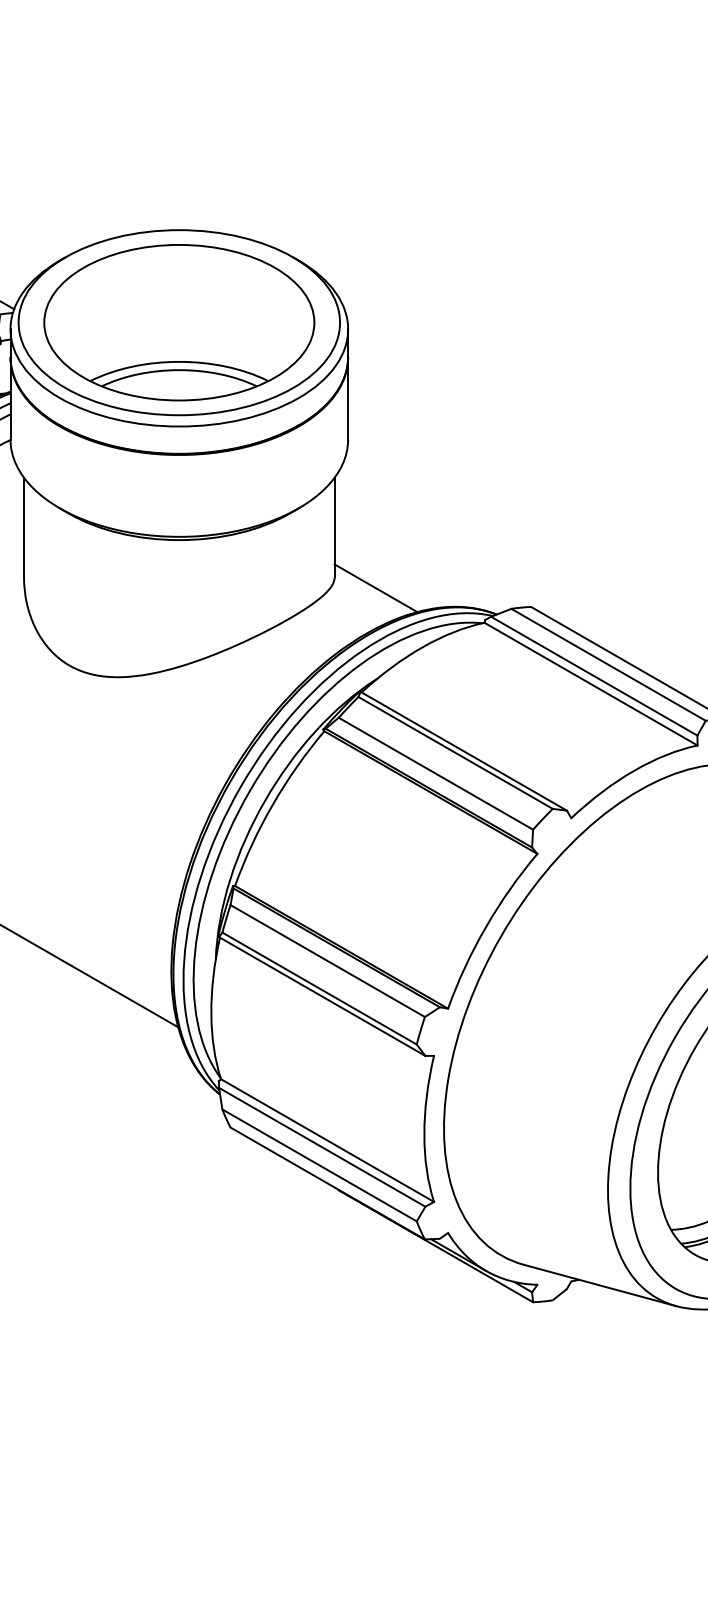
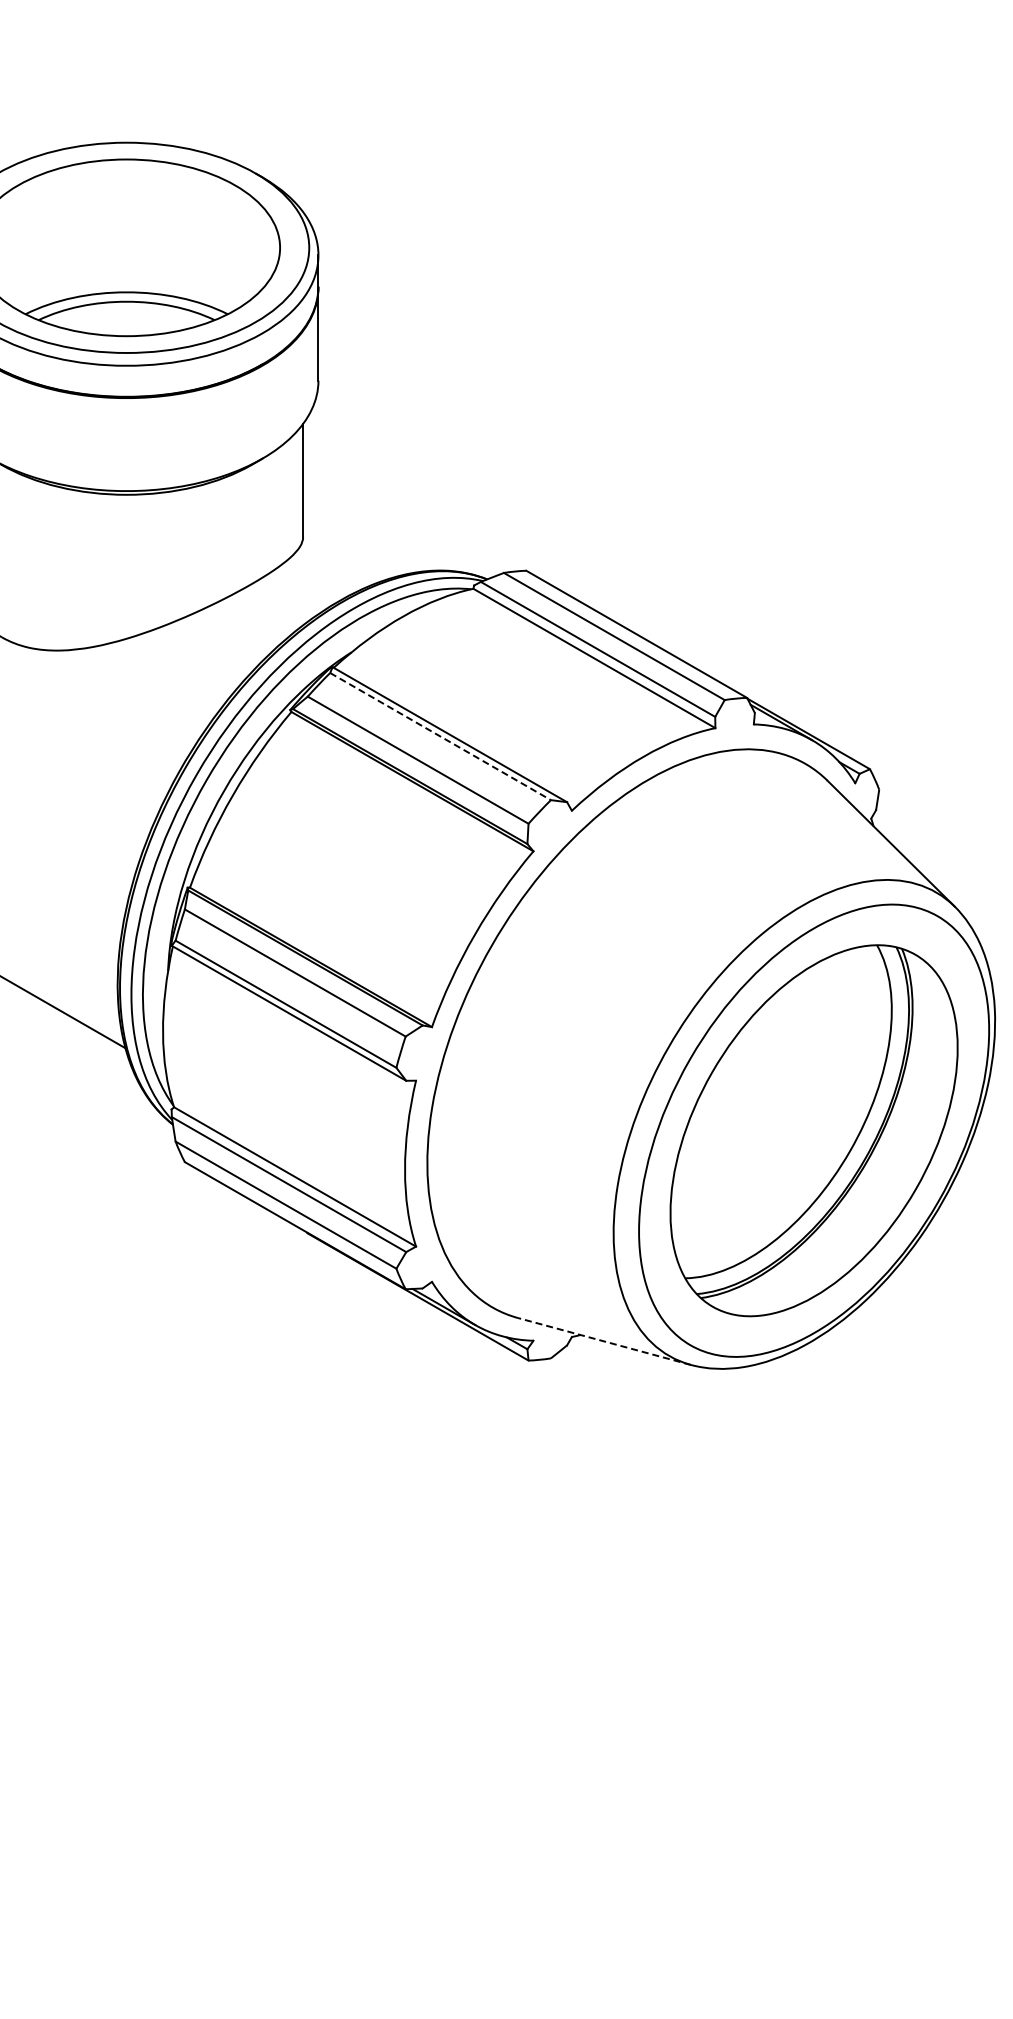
line: (376, 588) -> (350, 549), removed
line: (455, 752) -> (440, 736), solid -> dashed
line: (599, 1285) -> (604, 1341), solid -> dashed

